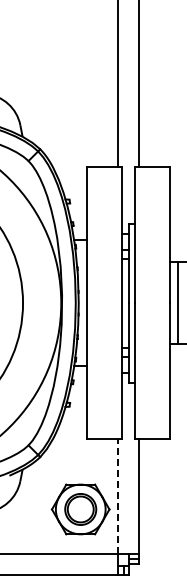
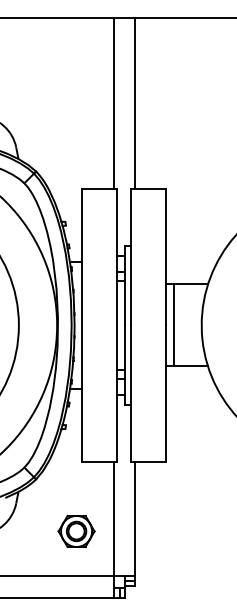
line: (117, 496) -> (113, 518), dashed -> solid
part: (80, 508) -> (76, 530), size x0.62

